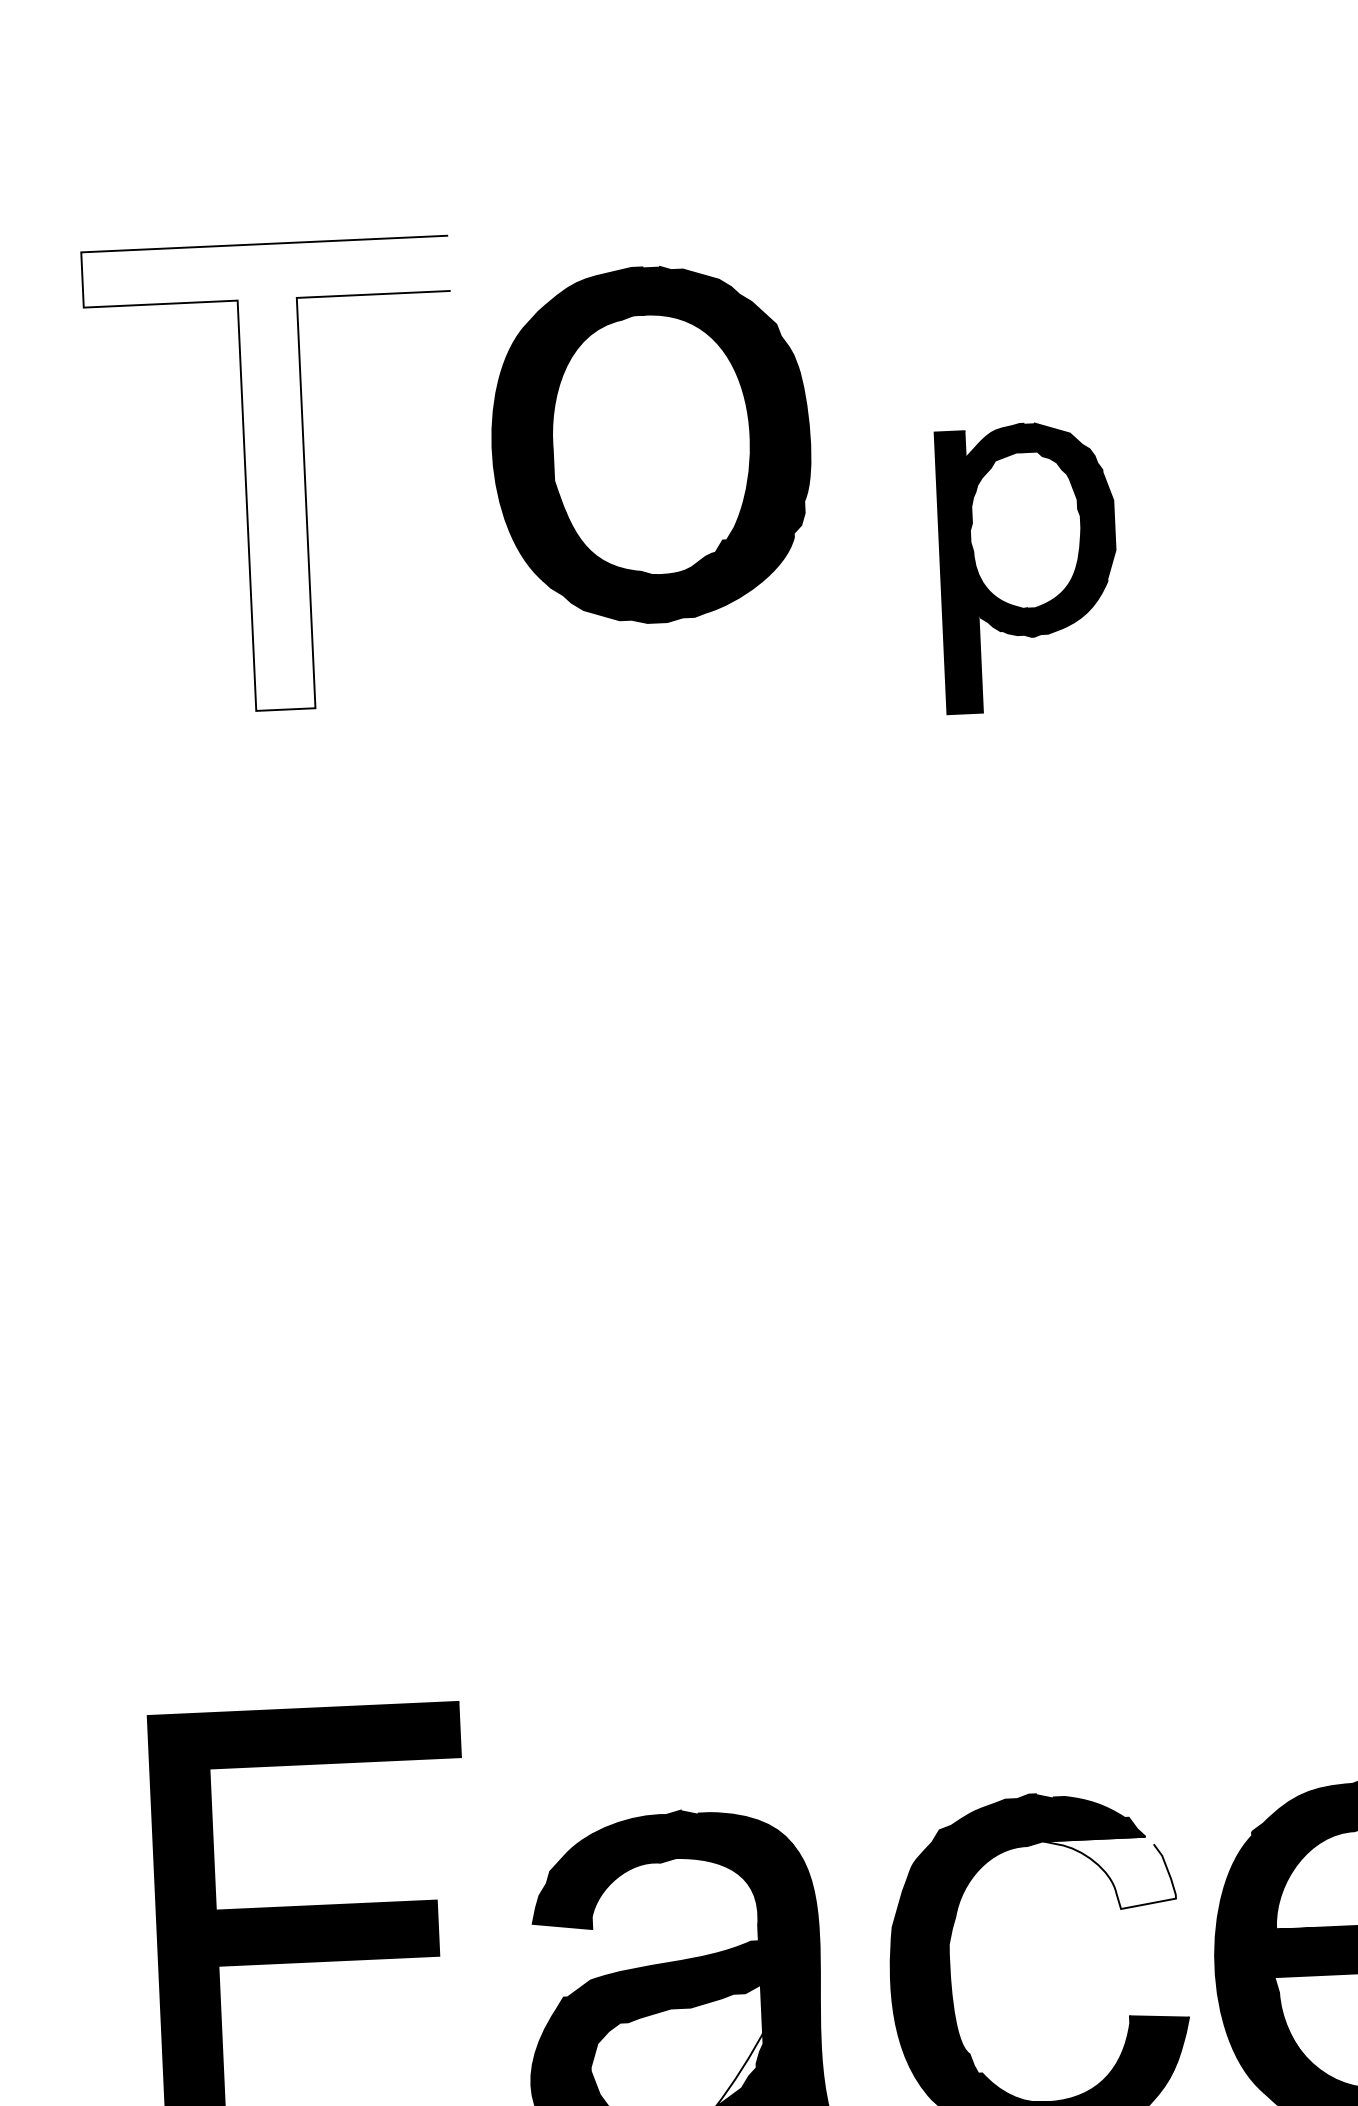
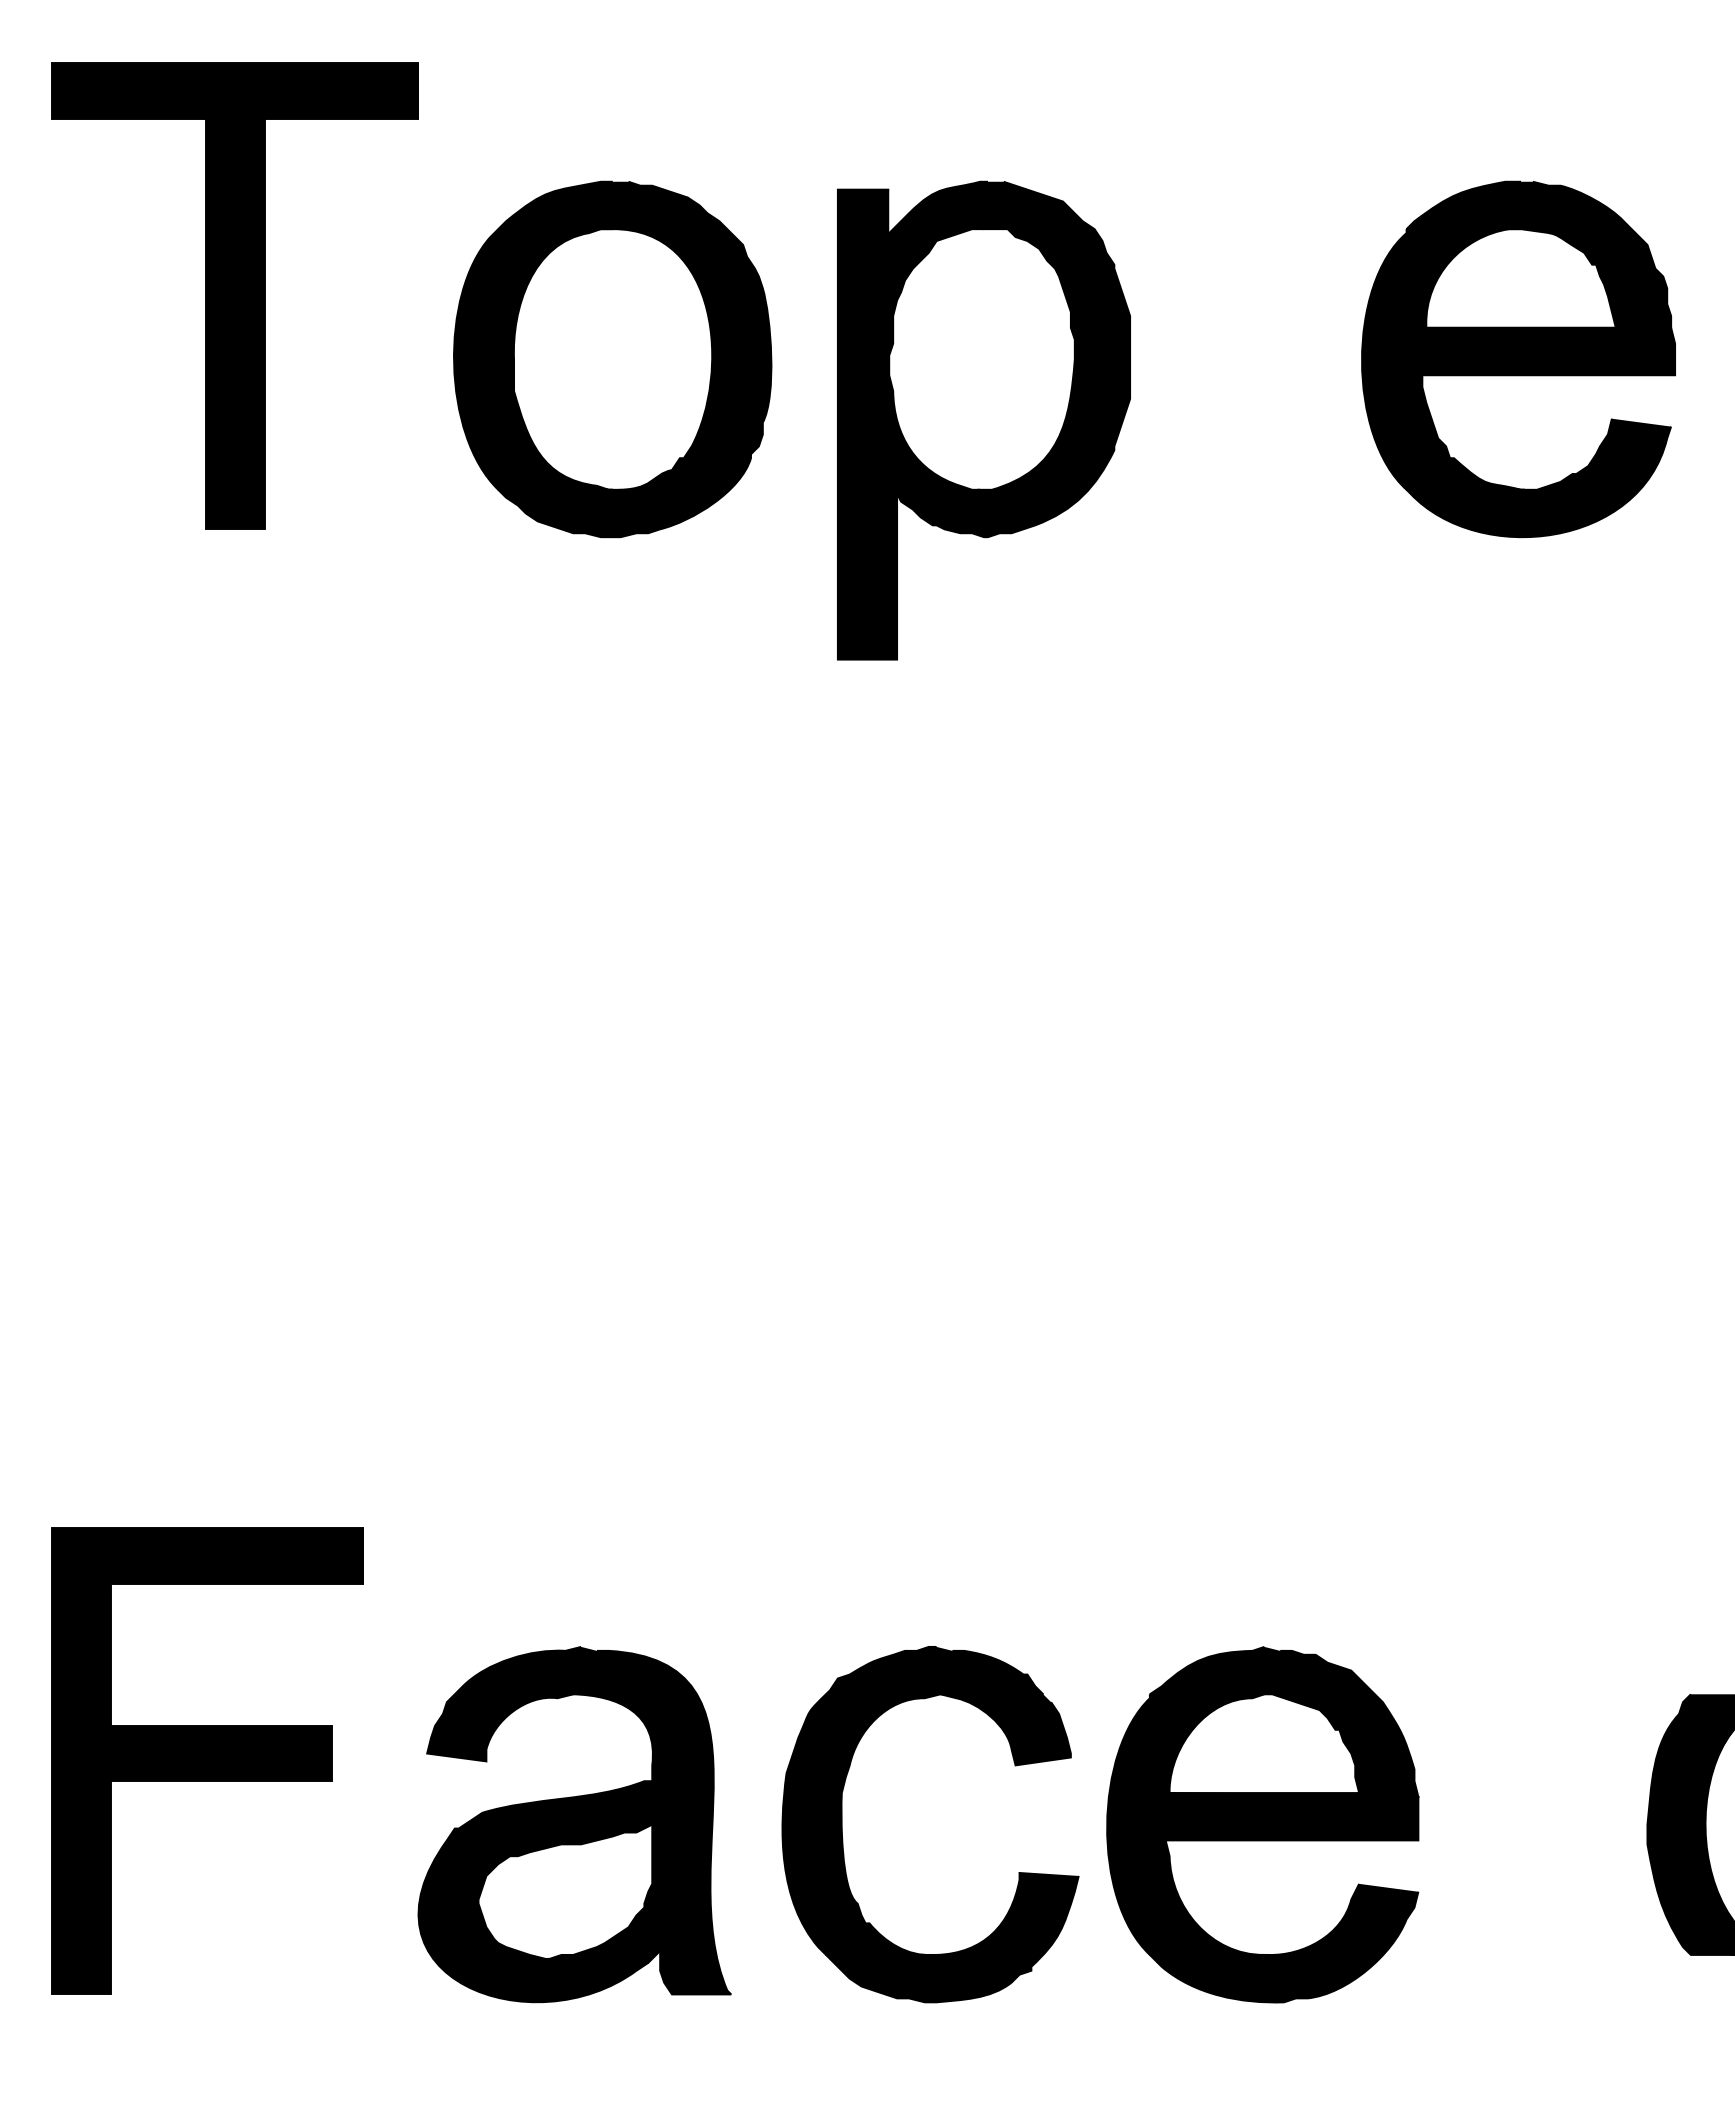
part: (651, 444) -> (612, 359), moved
fill: (275, 477) -> (235, 296), added
part: (1028, 566) -> (983, 420), size x1.67
fill: (1109, 1873) -> (1005, 1729), added

